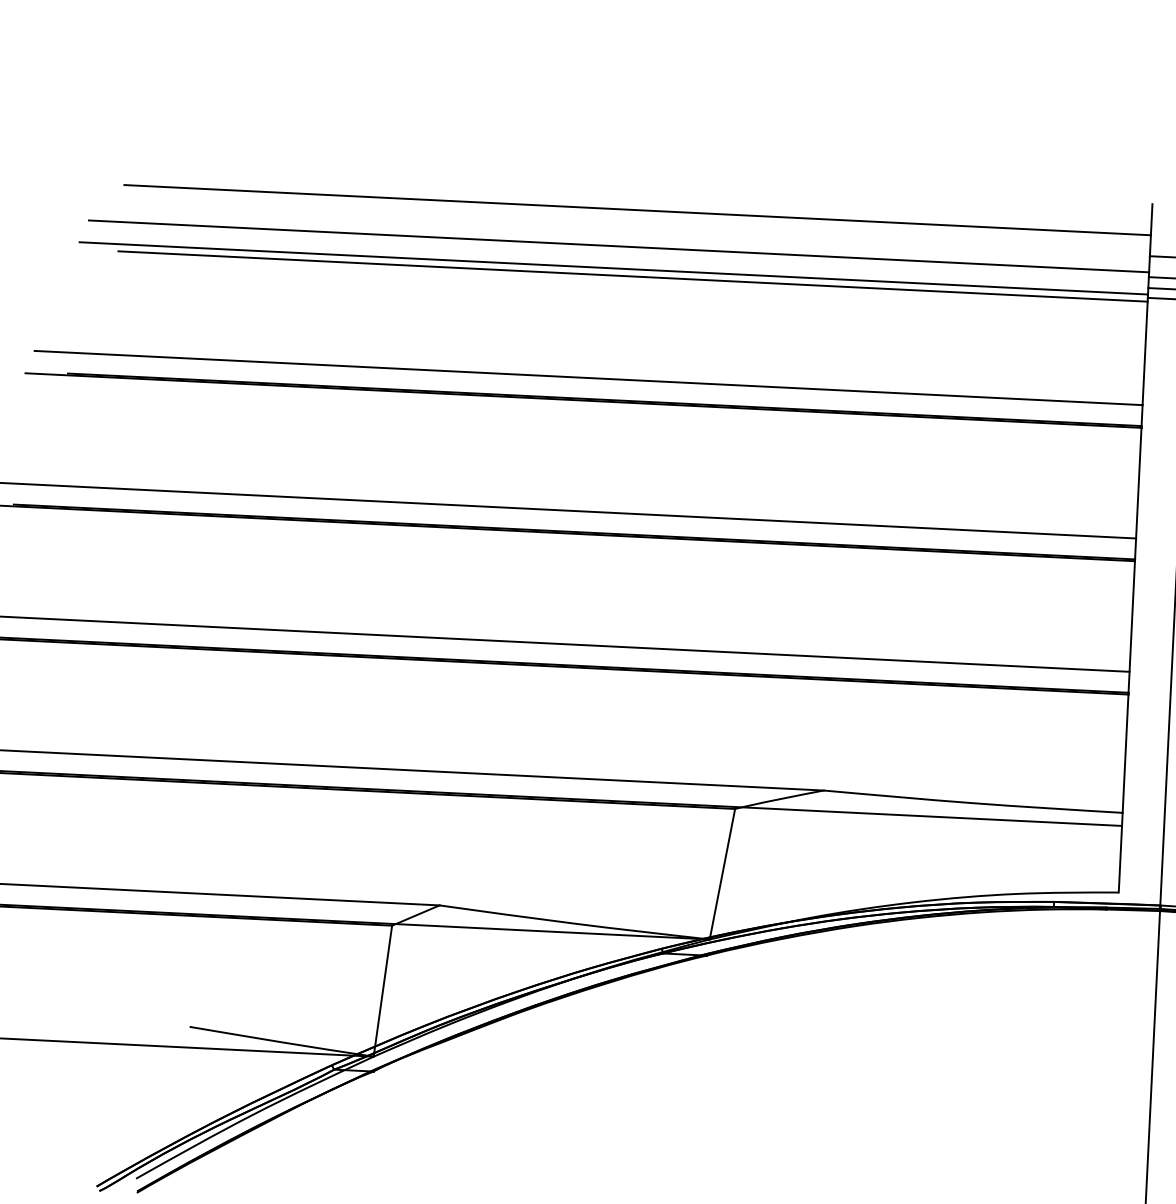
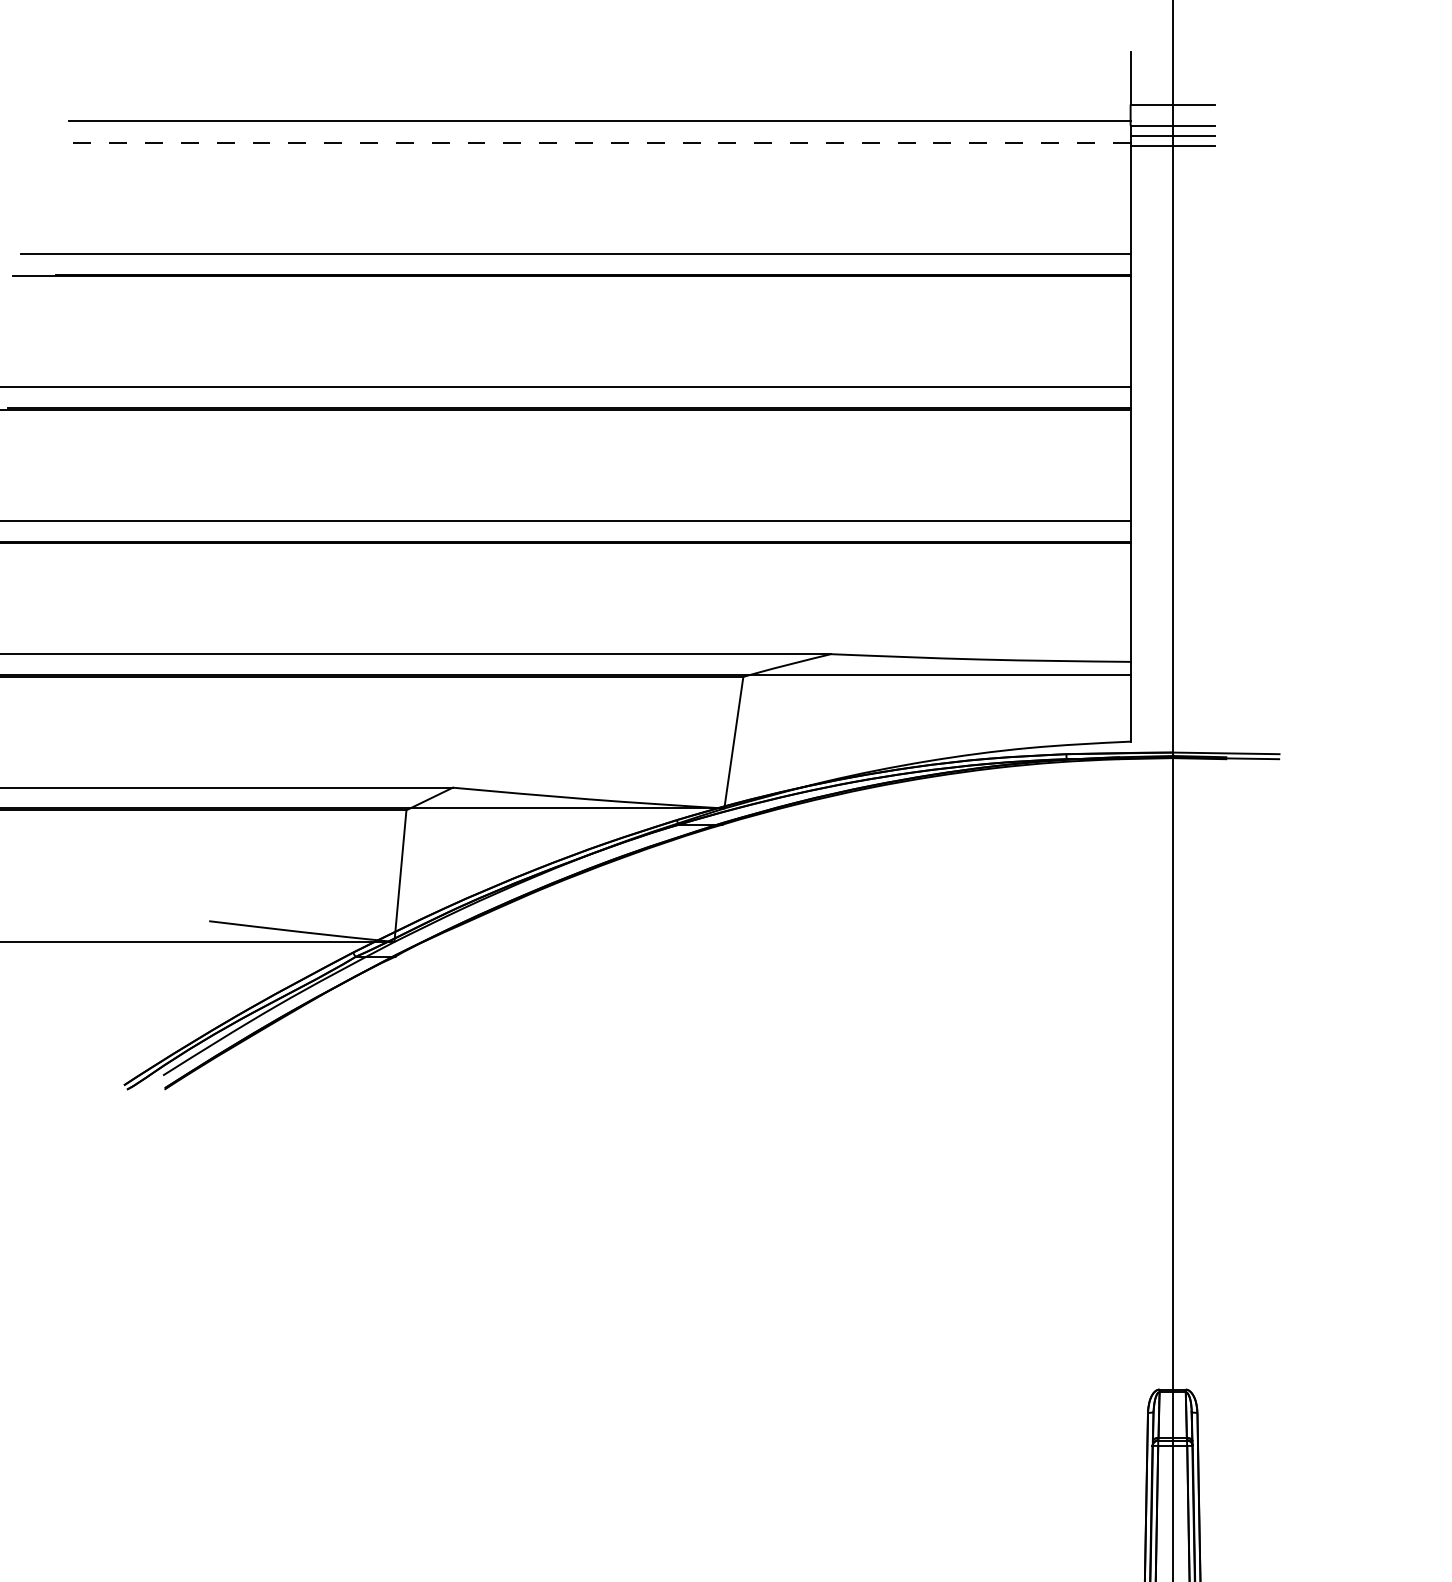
line: (637, 210) -> (616, 83), removed
line: (613, 267) -> (595, 142), solid -> dashed
line: (633, 276) -> (615, 150), removed

